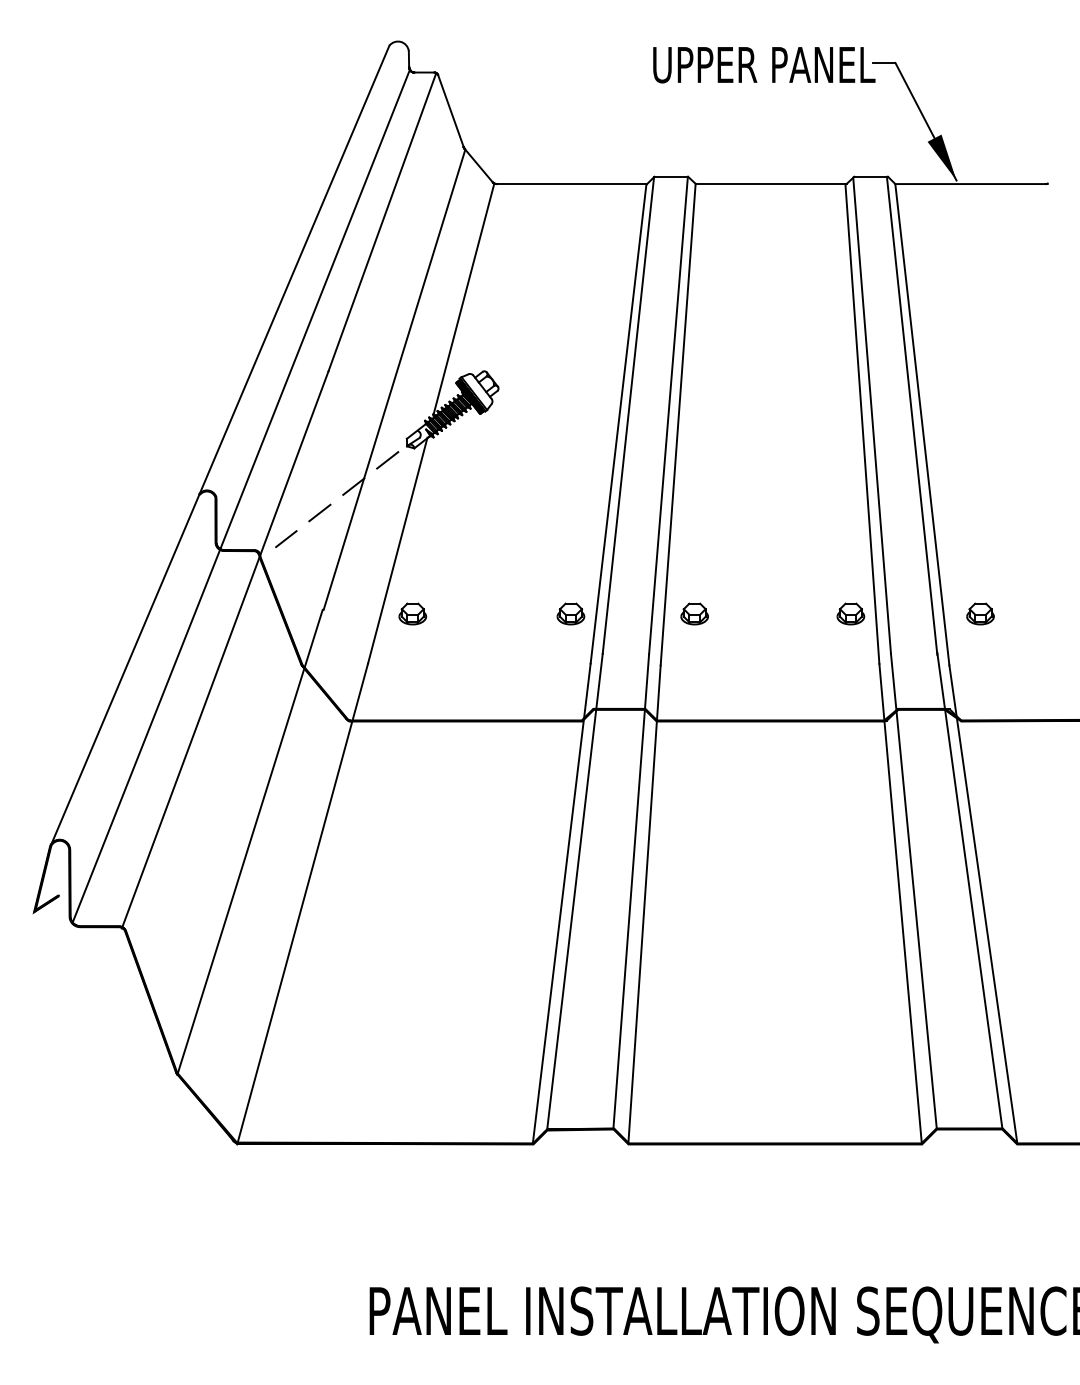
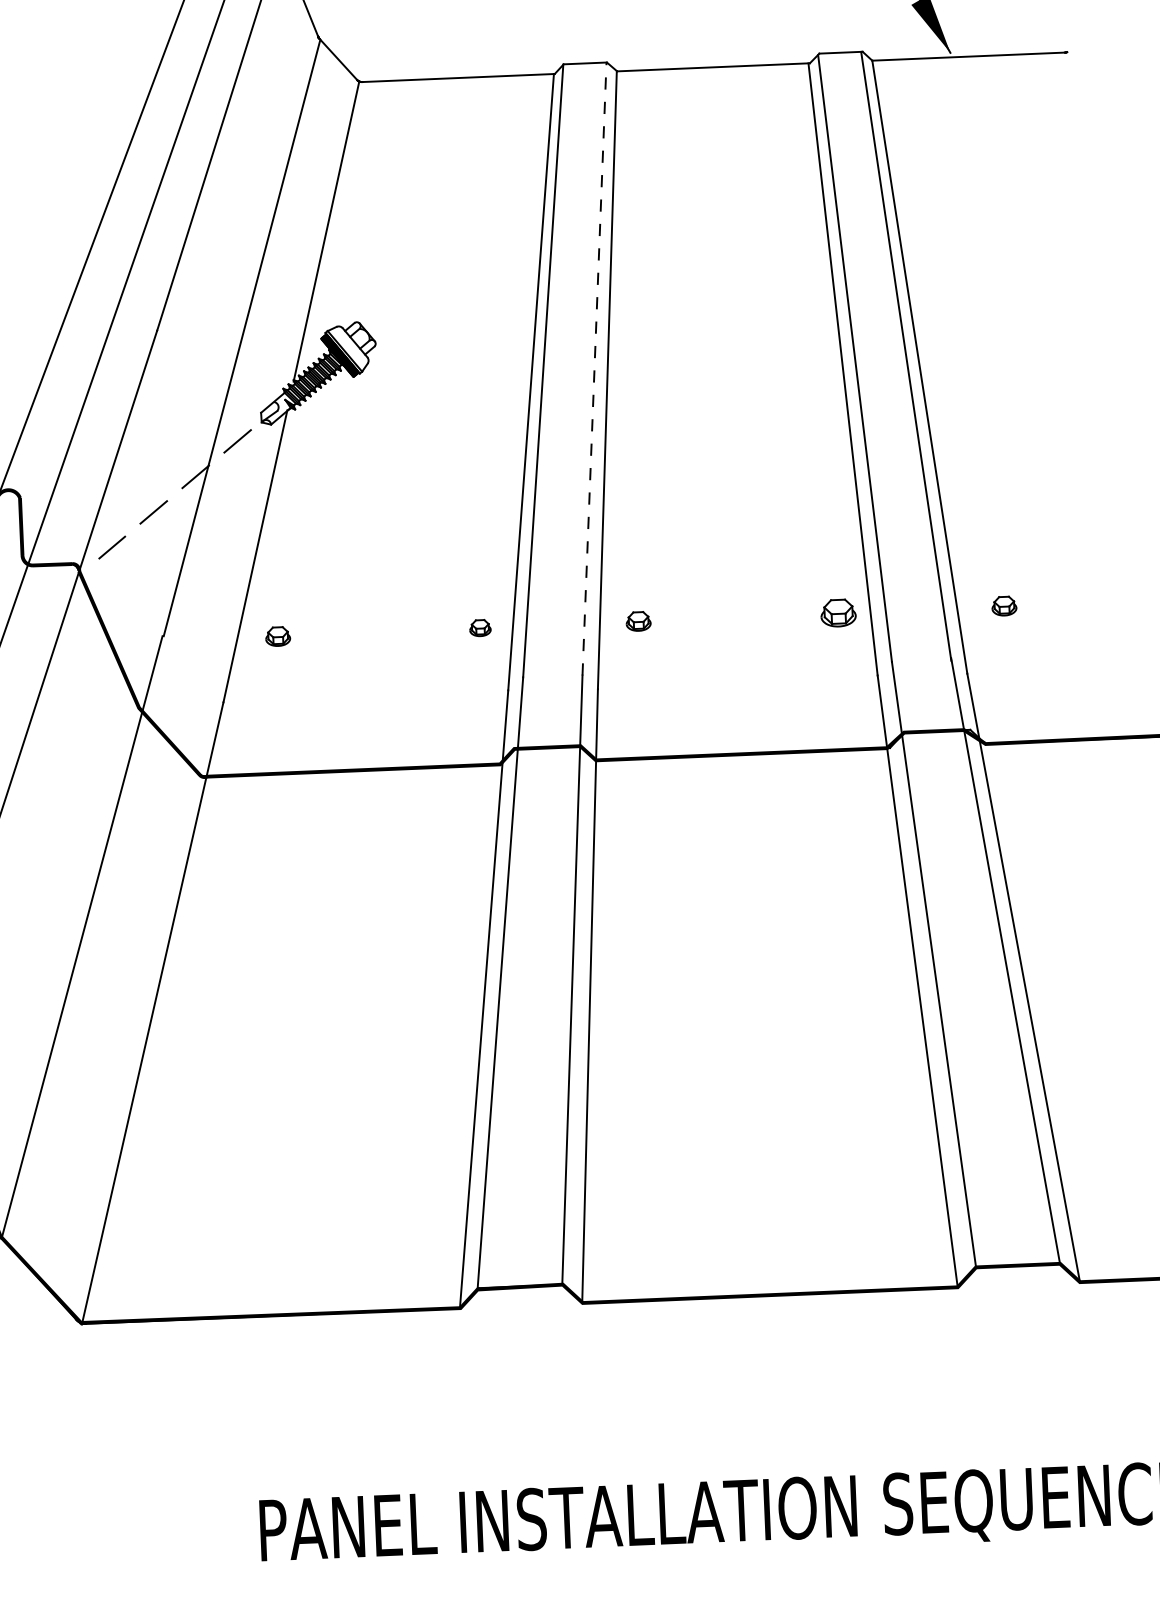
line: (668, 415) -> (594, 368), solid -> dashed
part: (412, 613) -> (277, 635), size x0.7
part: (570, 613) -> (479, 627), size x0.6
part: (694, 613) -> (638, 620), size x0.7
part: (980, 613) -> (1004, 605), size x0.7

